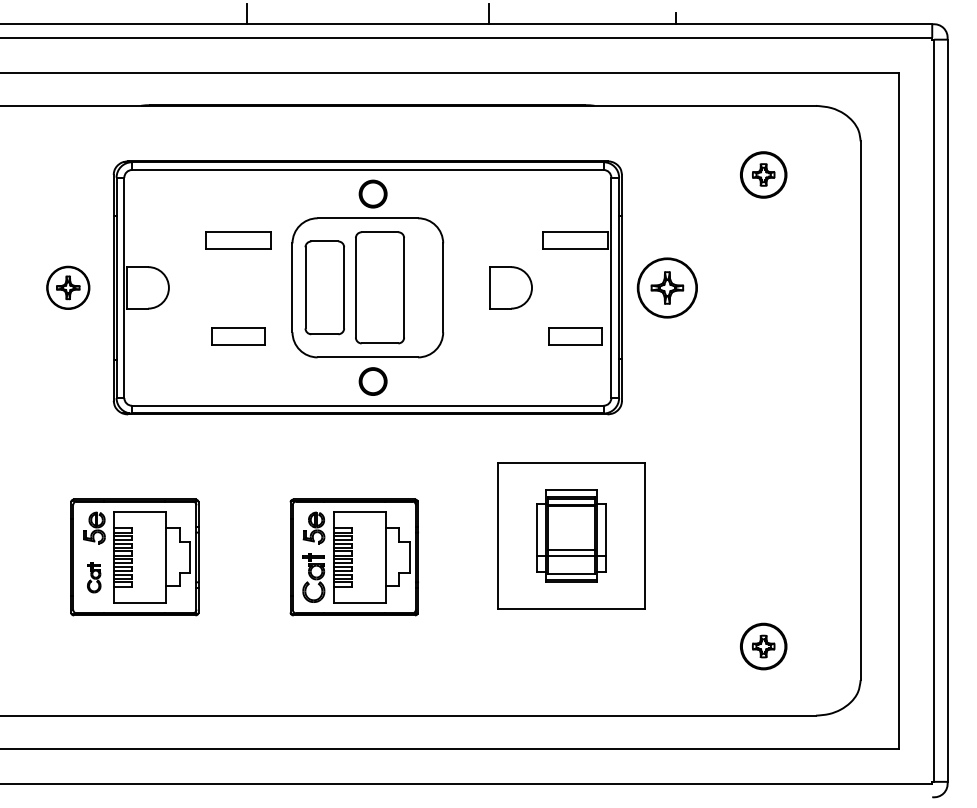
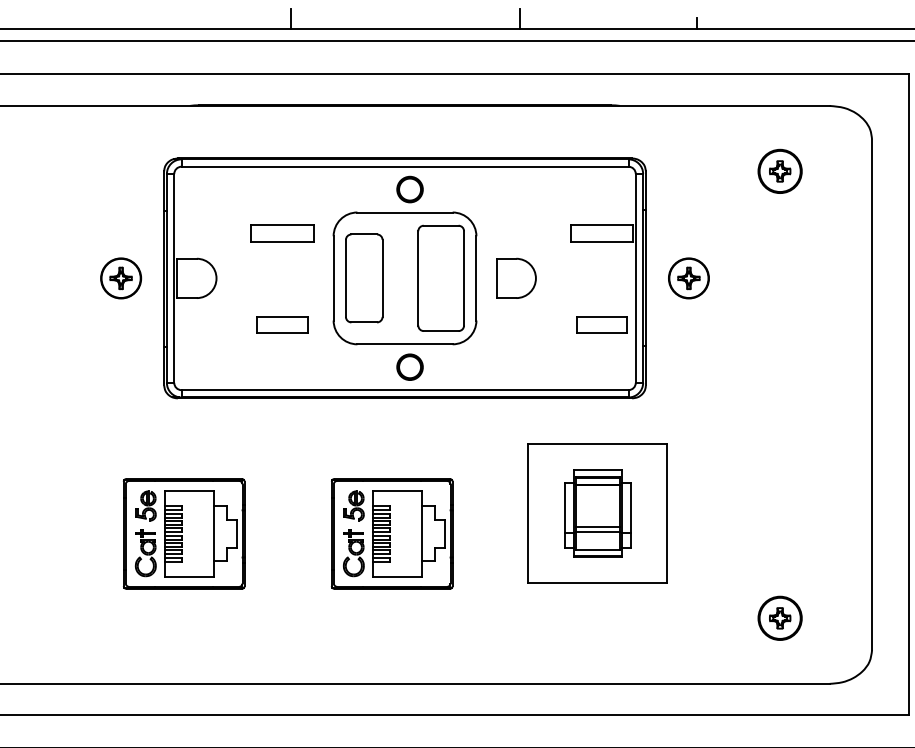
part: (379, 287) -> (440, 278), moved
part: (510, 287) -> (515, 278), moved
part: (667, 287) -> (689, 278), size x0.71
part: (93, 577) -> (145, 552), size x1.67

